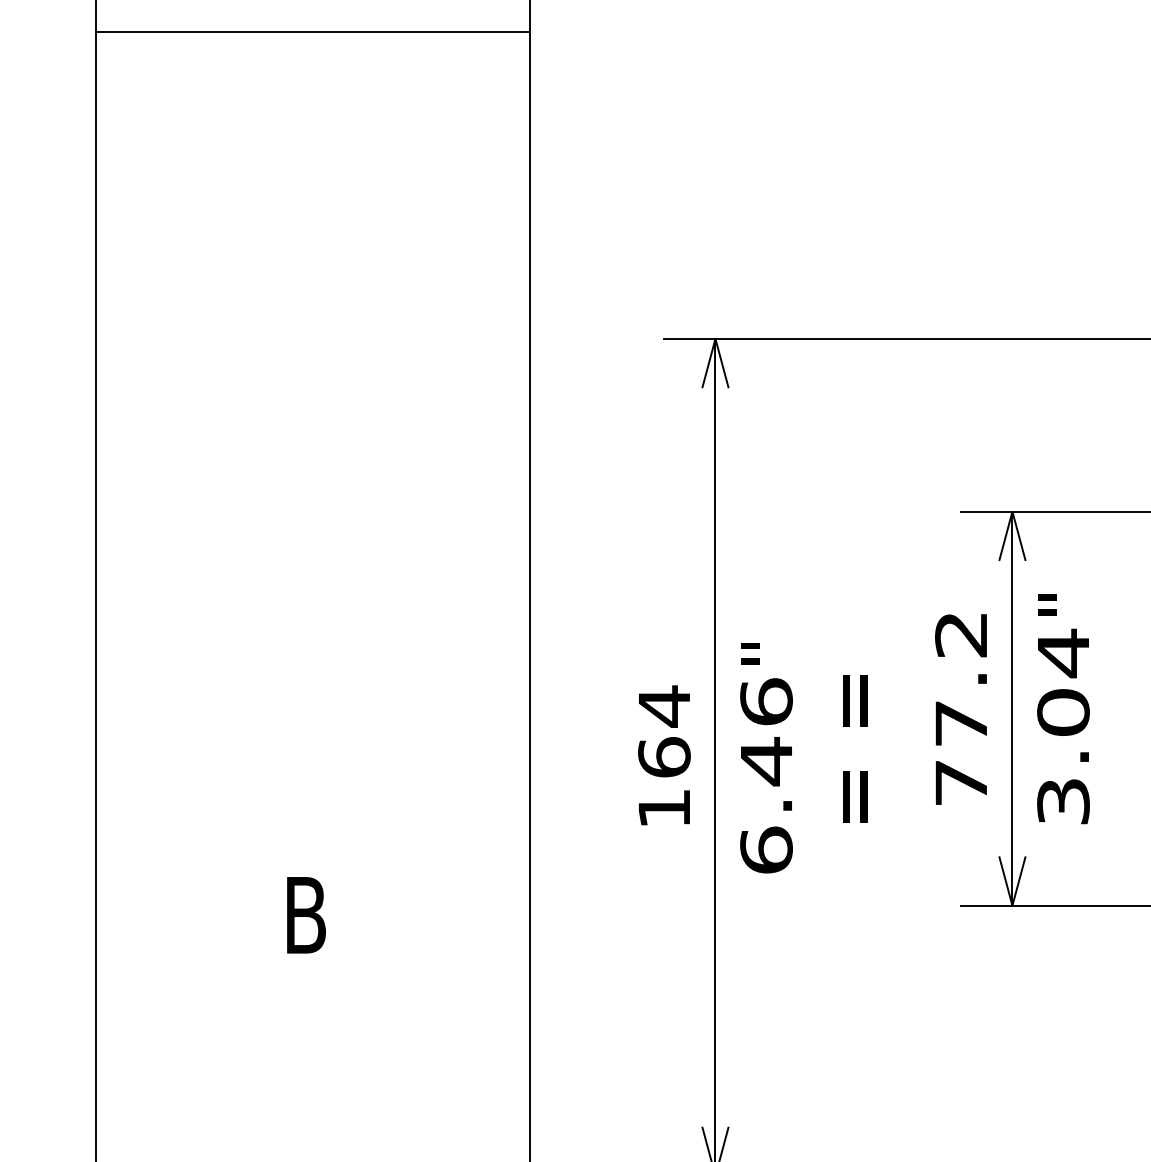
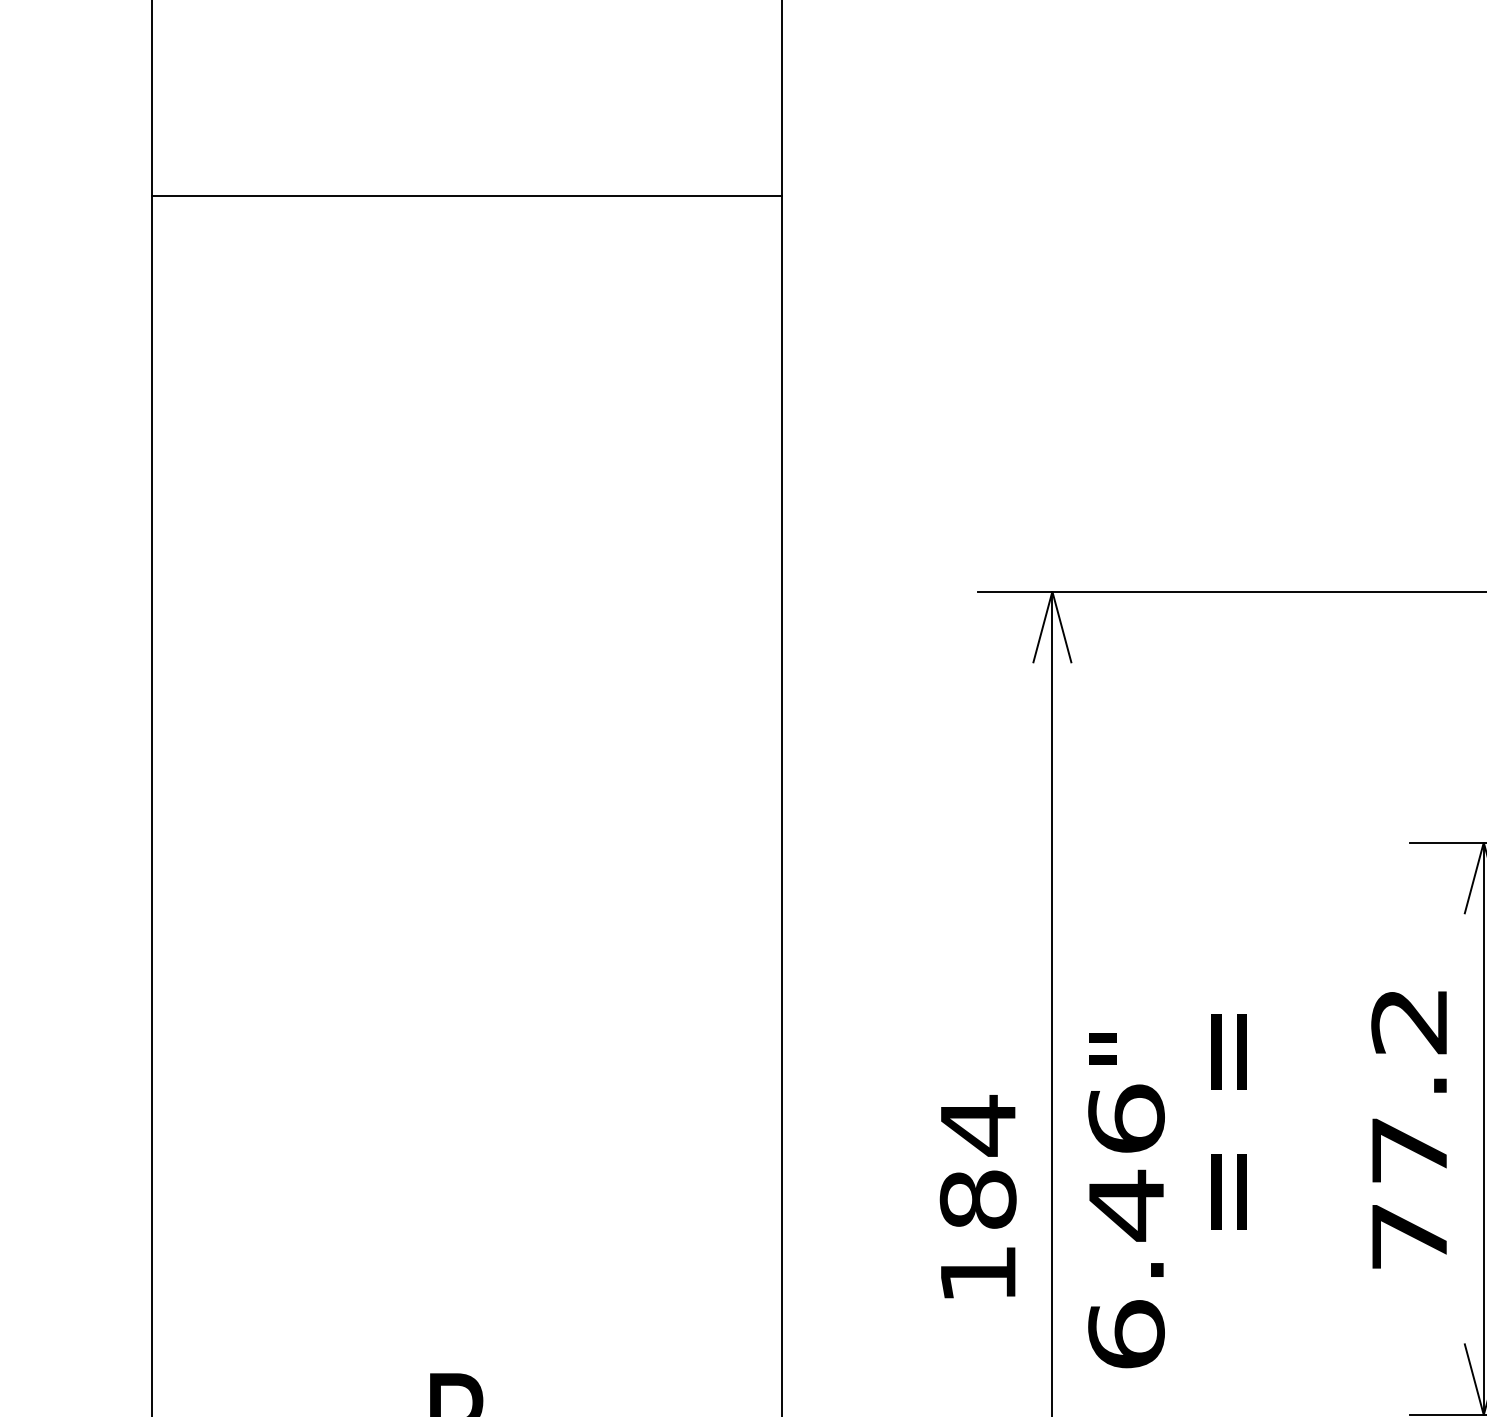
line: (312, 31) -> (466, 195), moved
text: (855, 748) -> (1229, 1121), moved
text: (664, 757) -> (978, 1199), 164 -> 184

